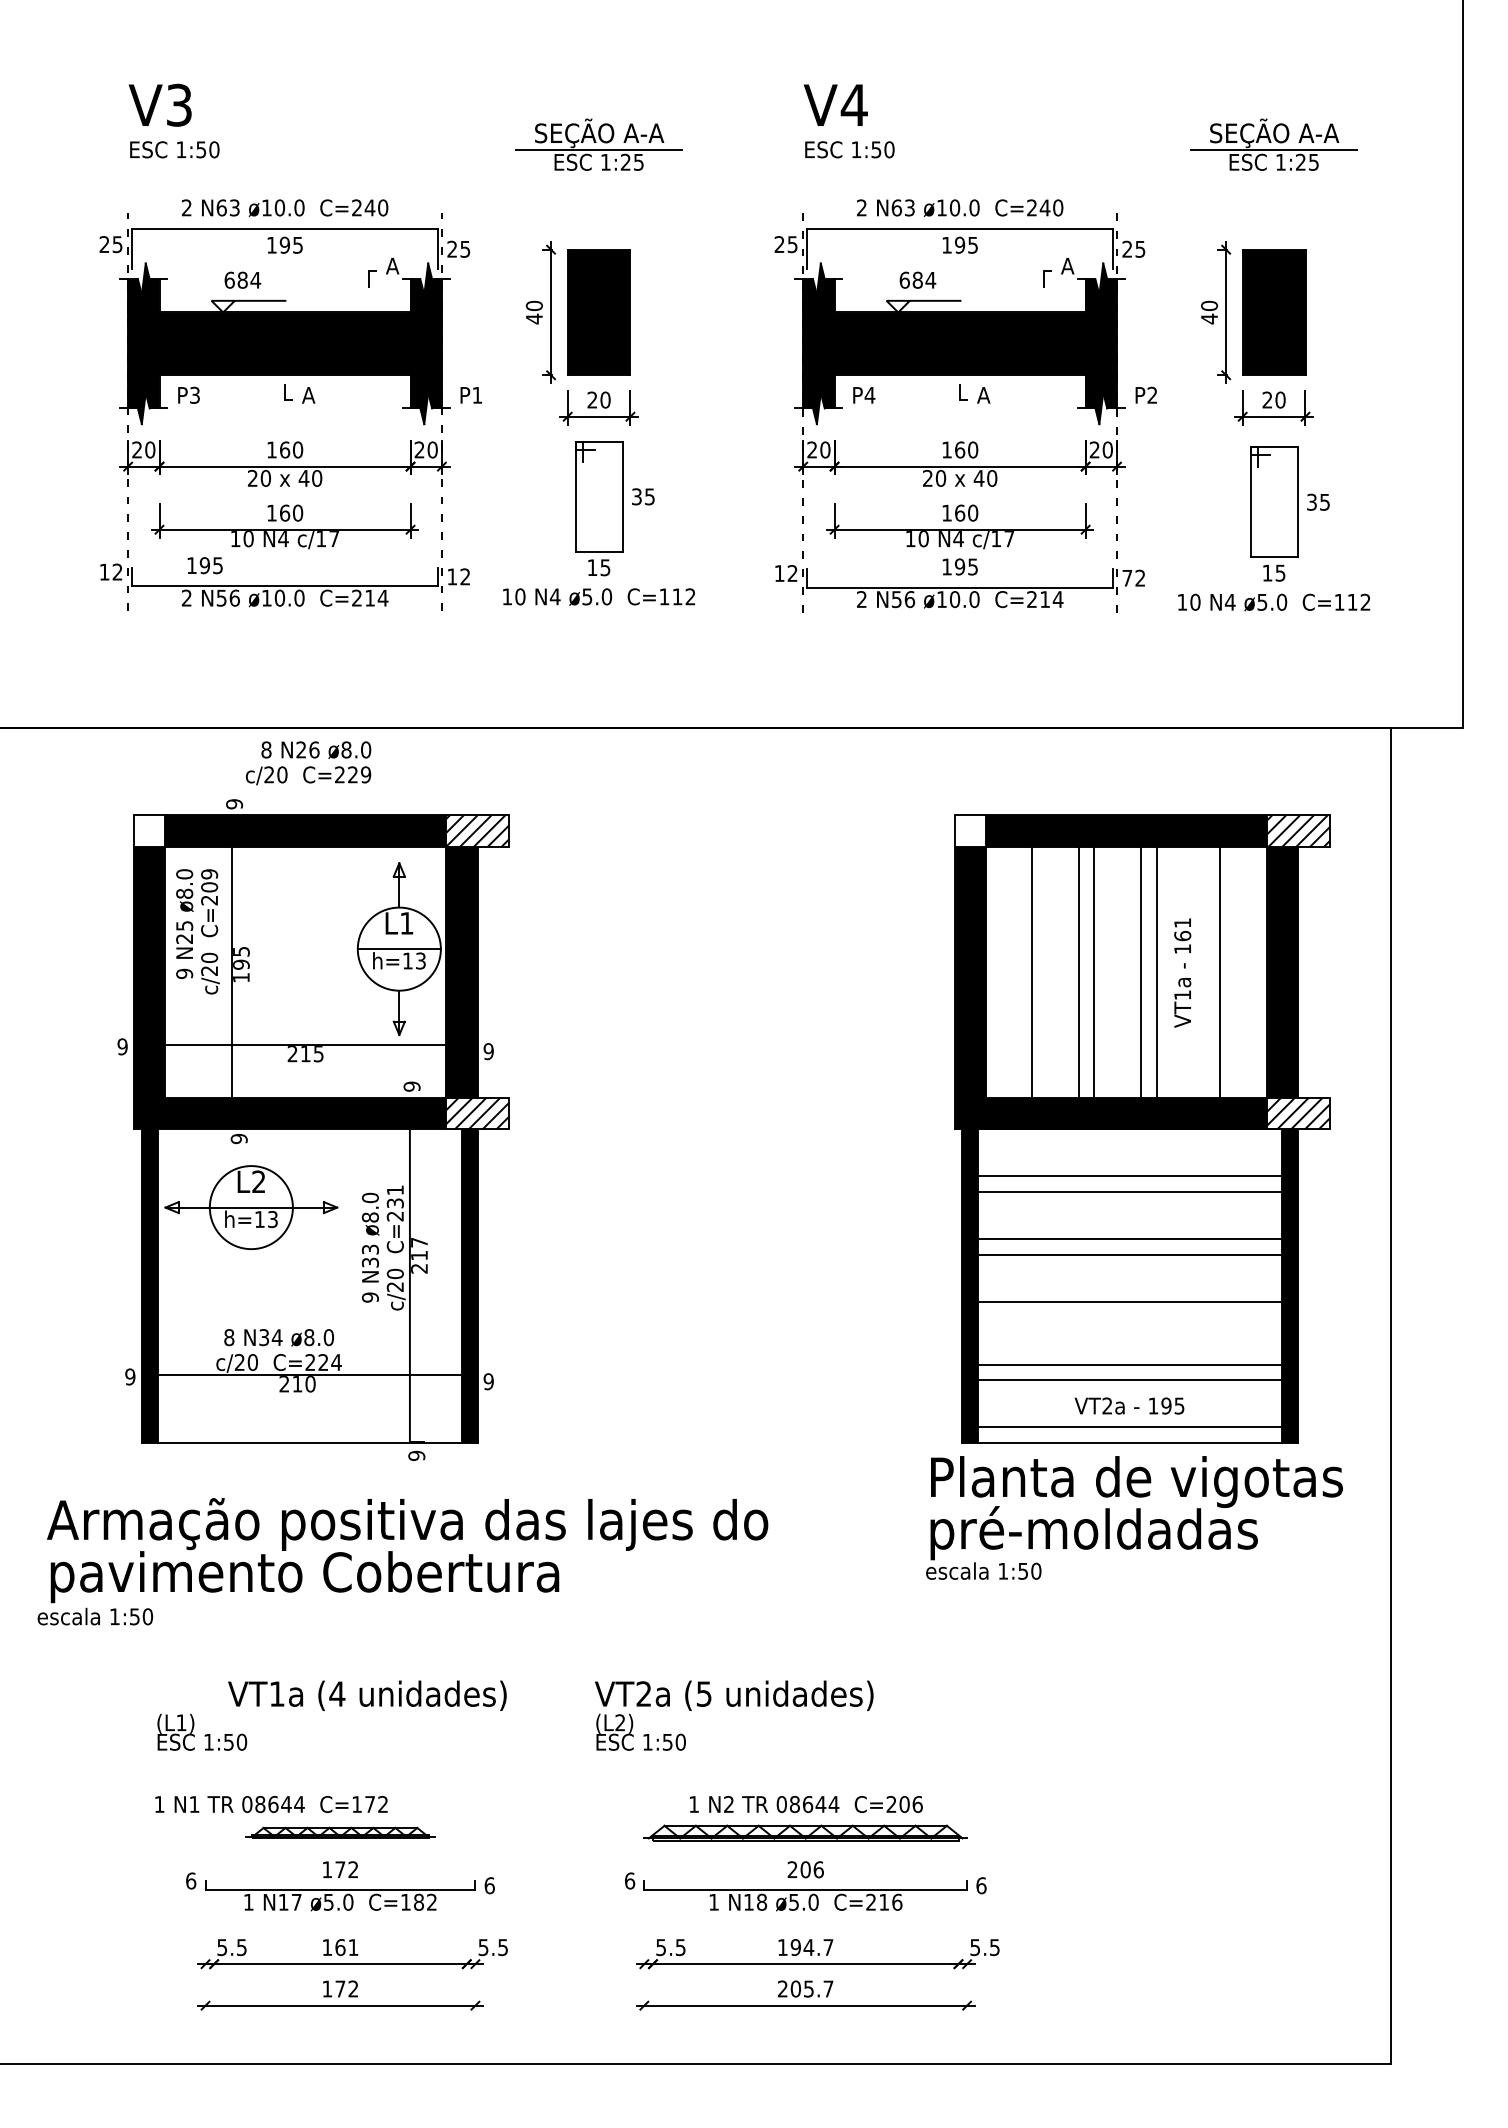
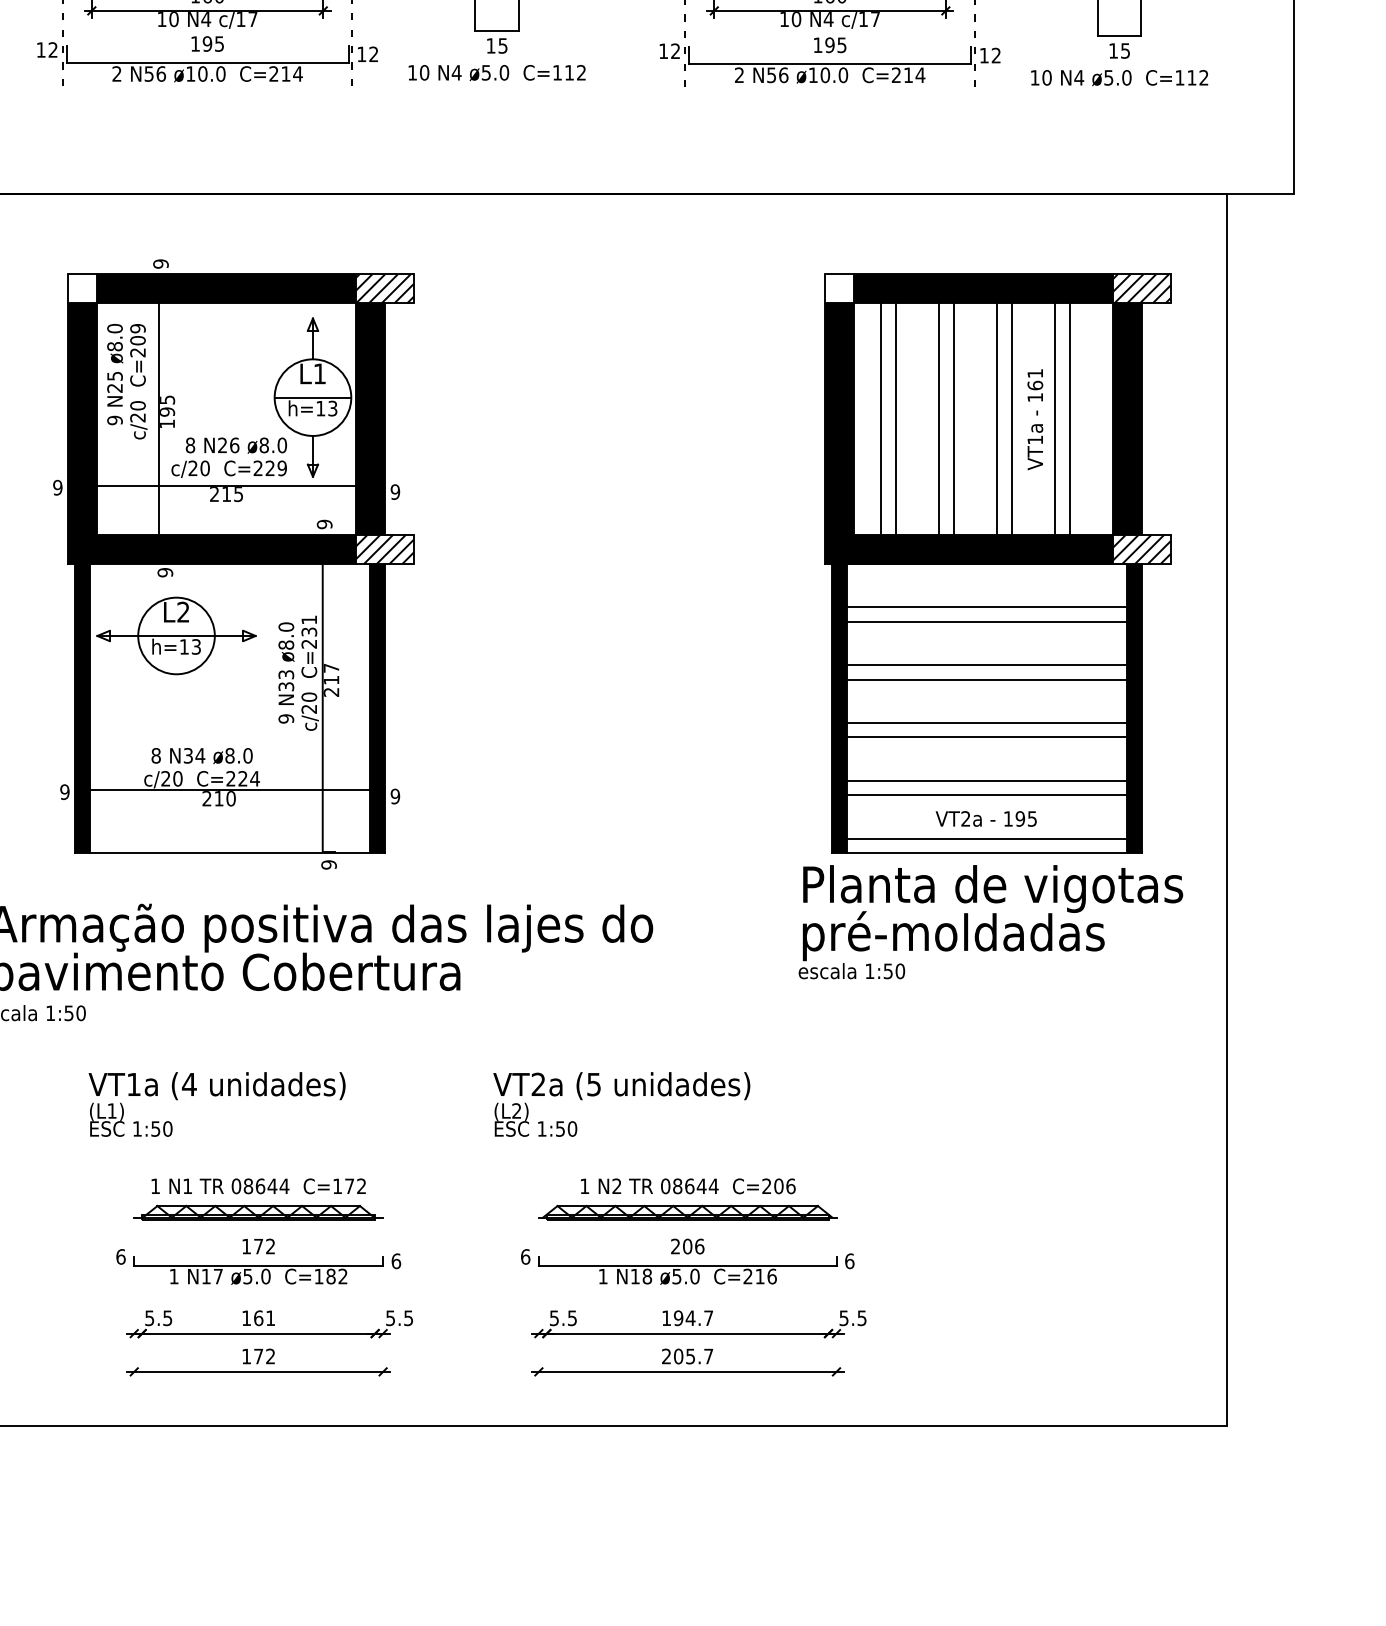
text: (204, 565) -> (207, 43), moved
text: (1127, 578) -> (984, 55), 72 -> 12
text: (308, 763) -> (229, 457), moved
line: (1015, 971) -> (881, 418), added
line: (1204, 971) -> (1055, 418), added
line: (1130, 1317) -> (987, 737), added
text: (367, 1695) -> (217, 1085), moved
text: (271, 1804) -> (258, 1186), moved
part: (340, 1832) -> (258, 1212), size x1.43

